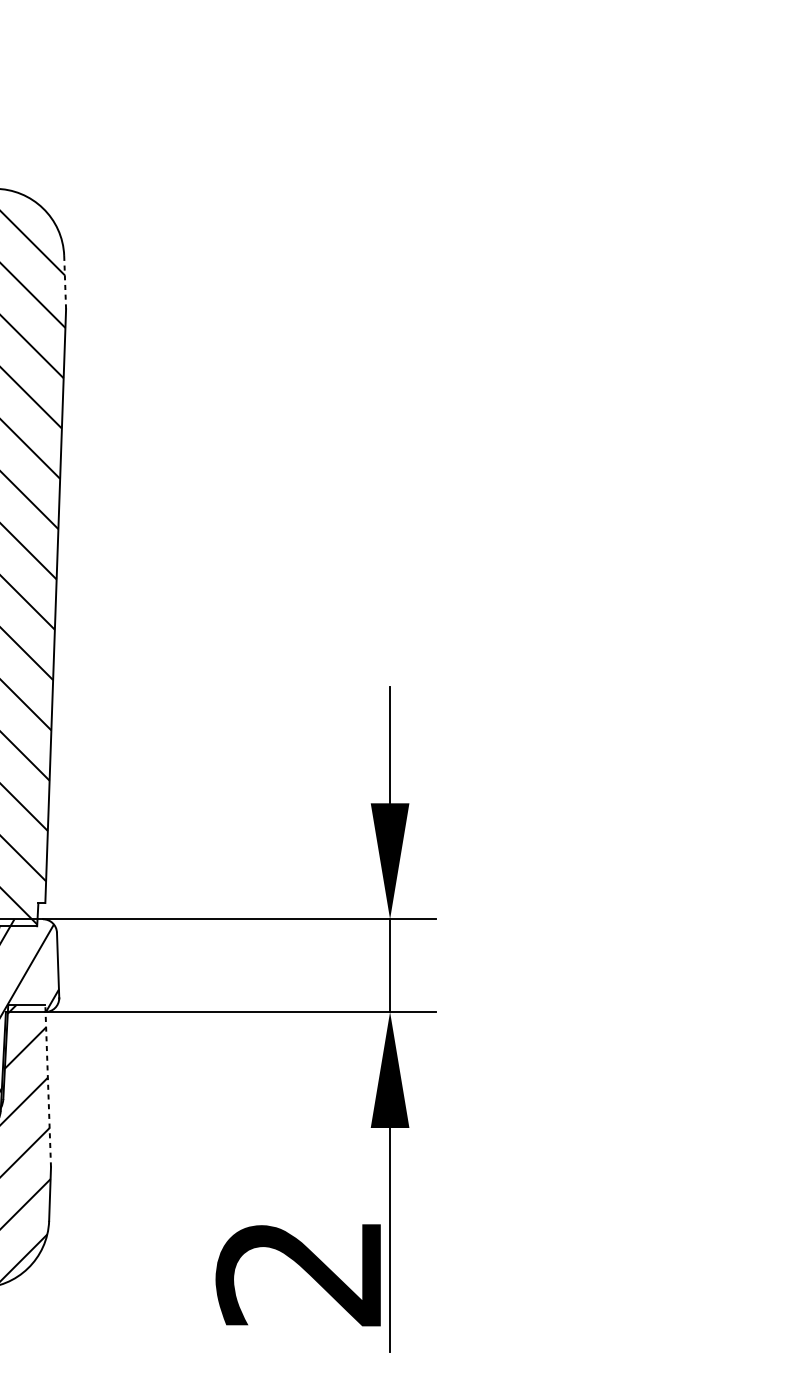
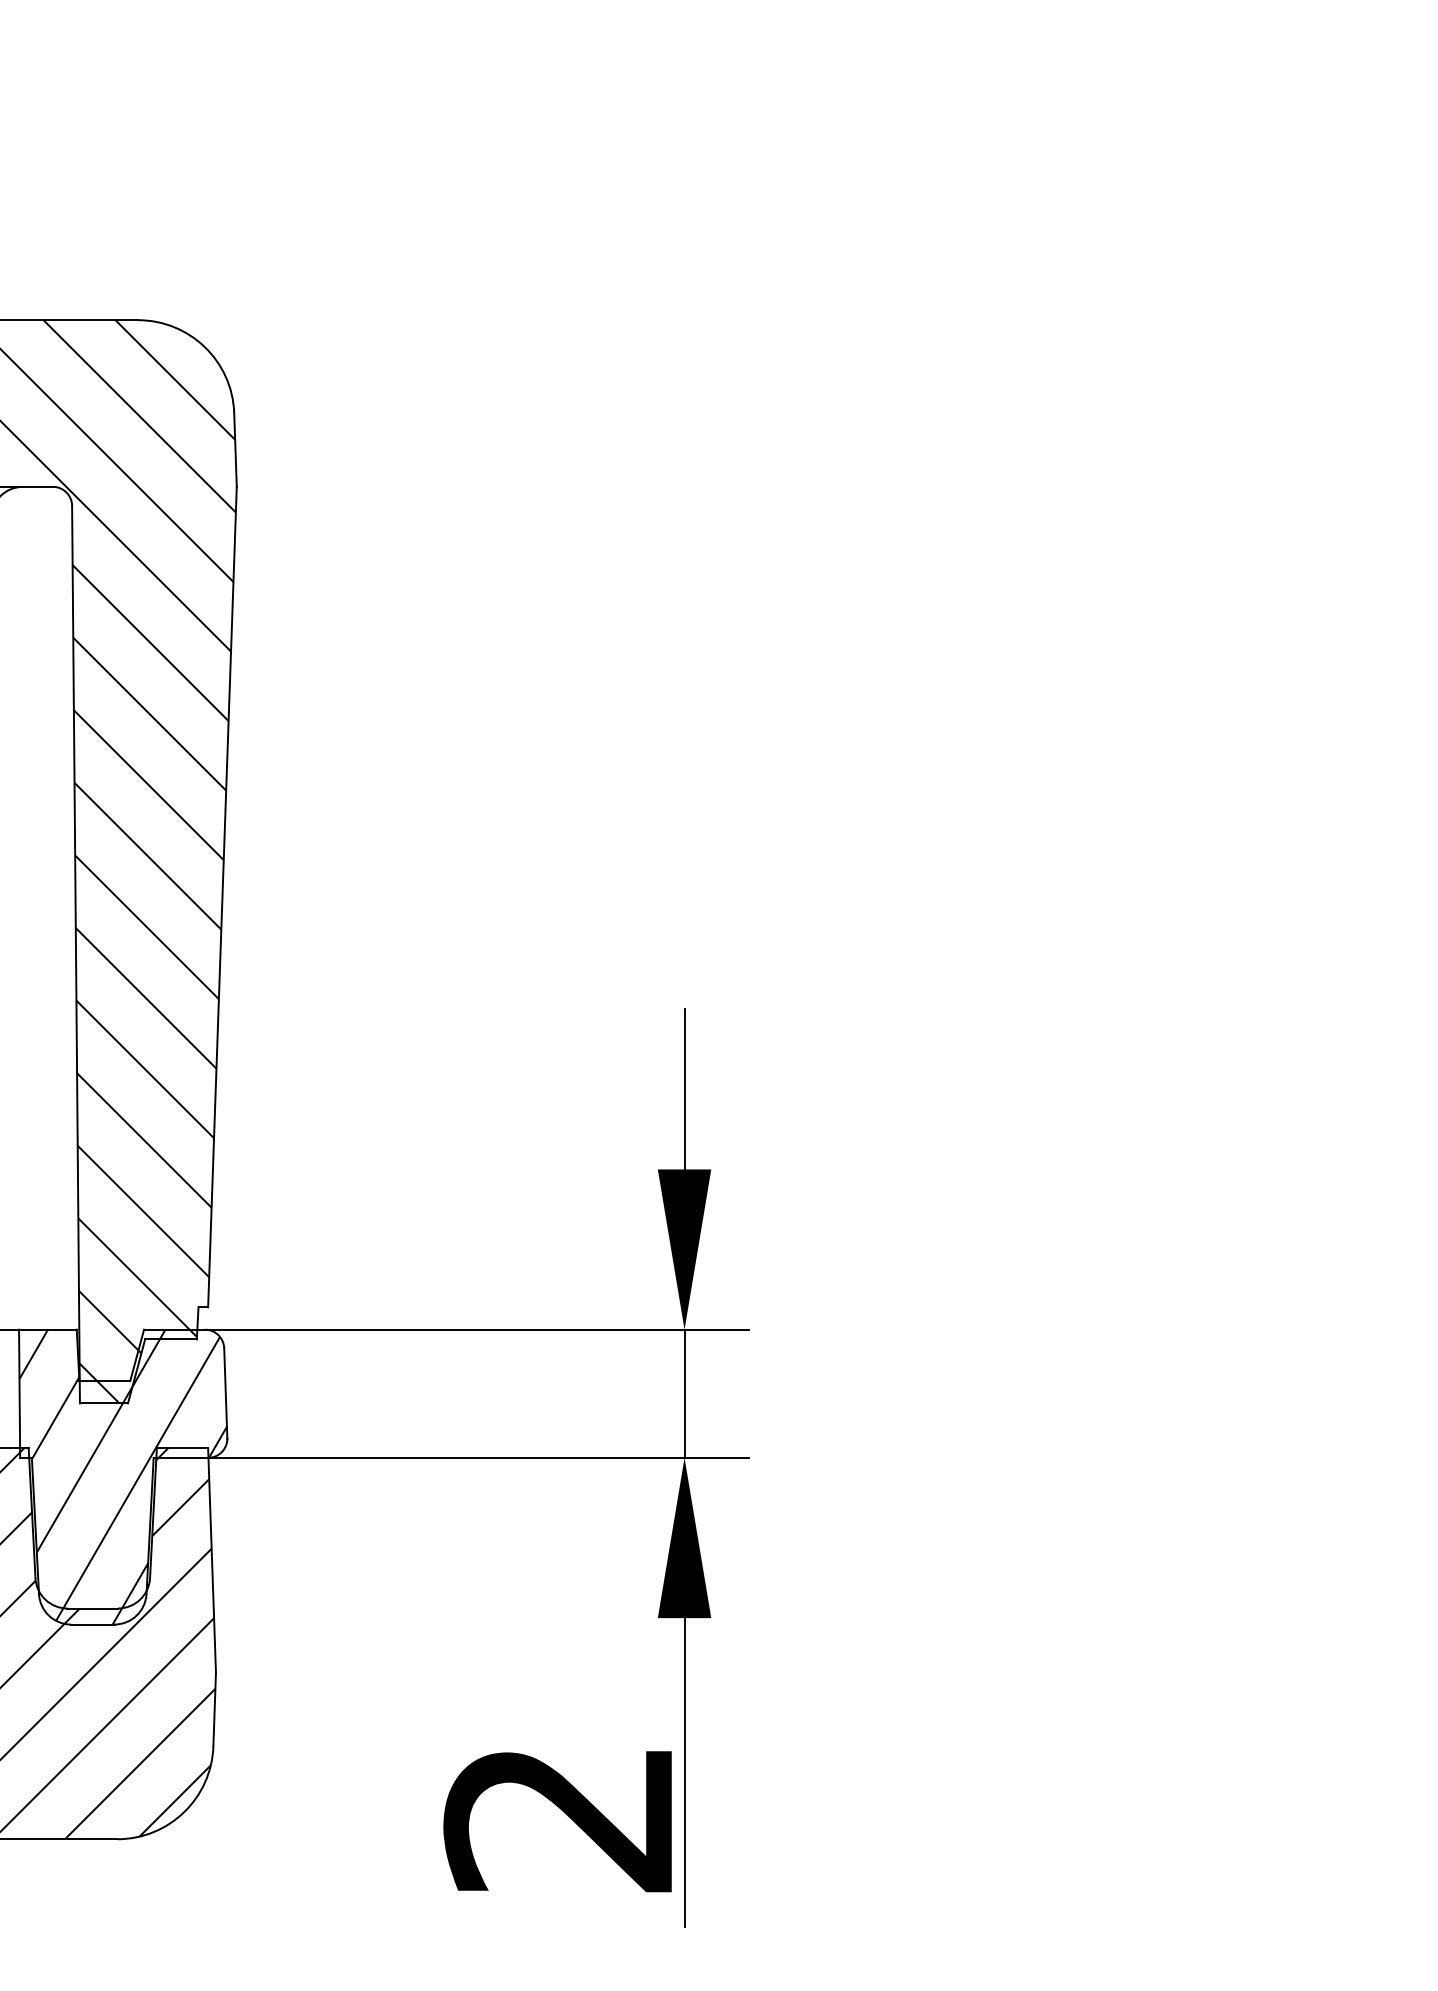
line: (65, 282) -> (235, 449), dashed -> solid
line: (48, 1085) -> (212, 1559), dashed -> solid

